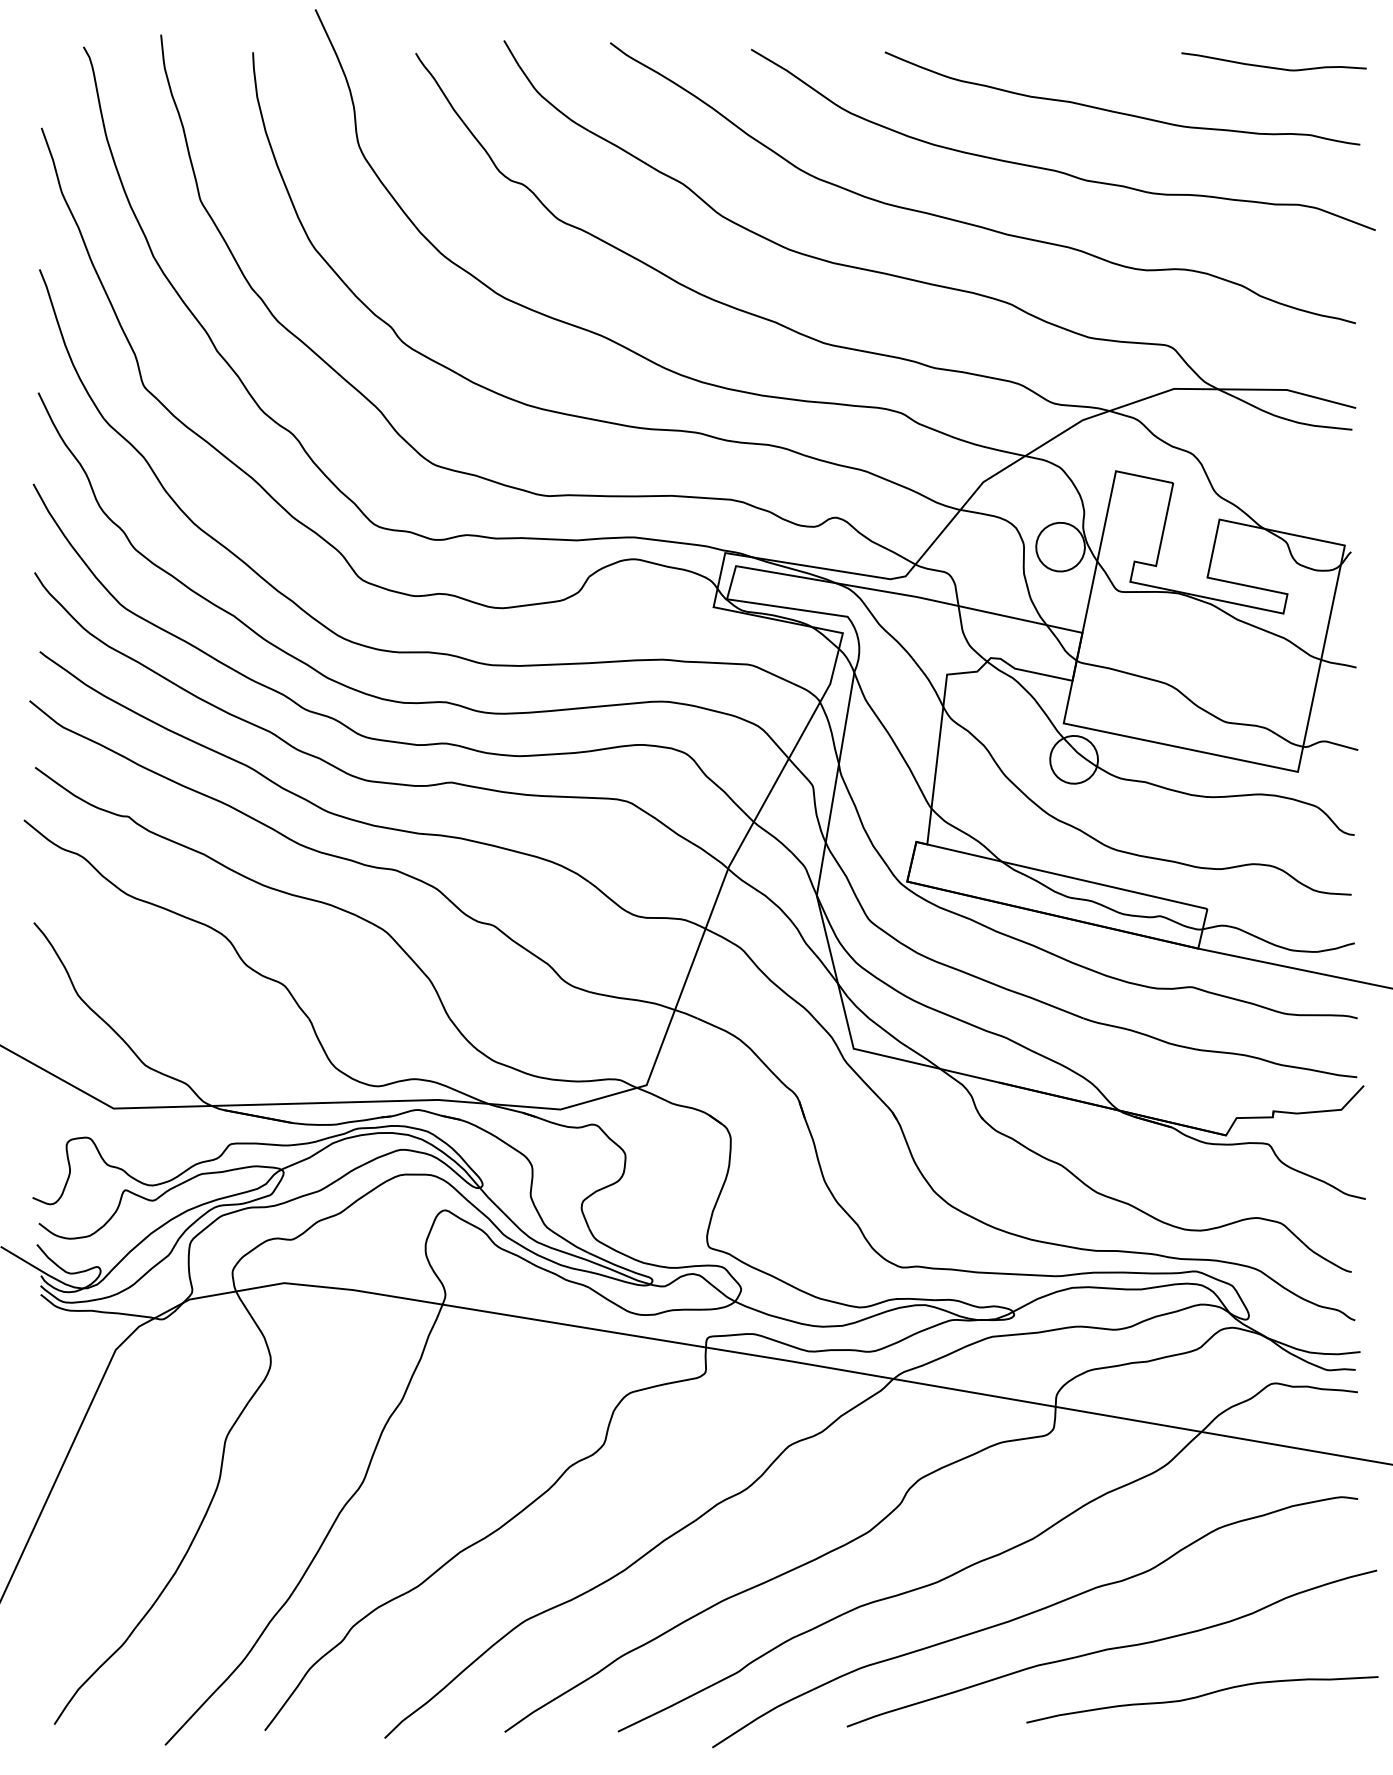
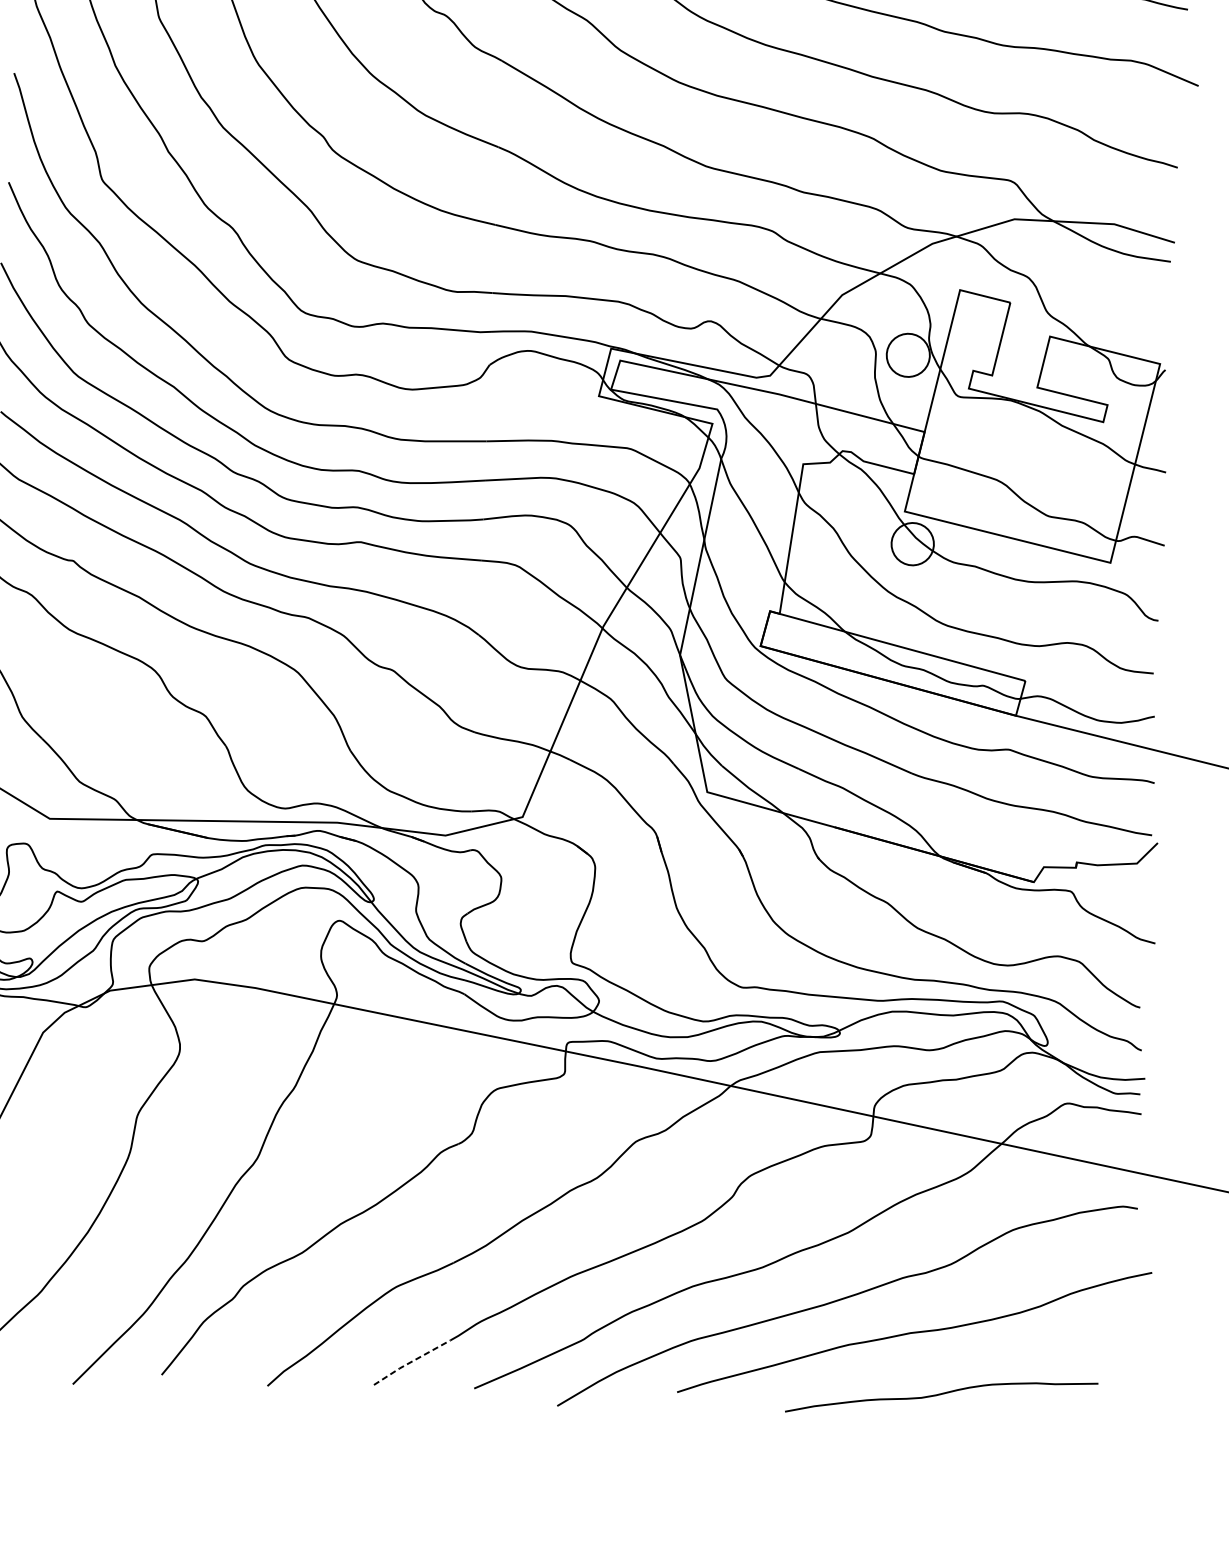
curve: (1200, 1697) -> (940, 1395), moved
line: (545, 1704) -> (411, 1361), solid -> dashed

